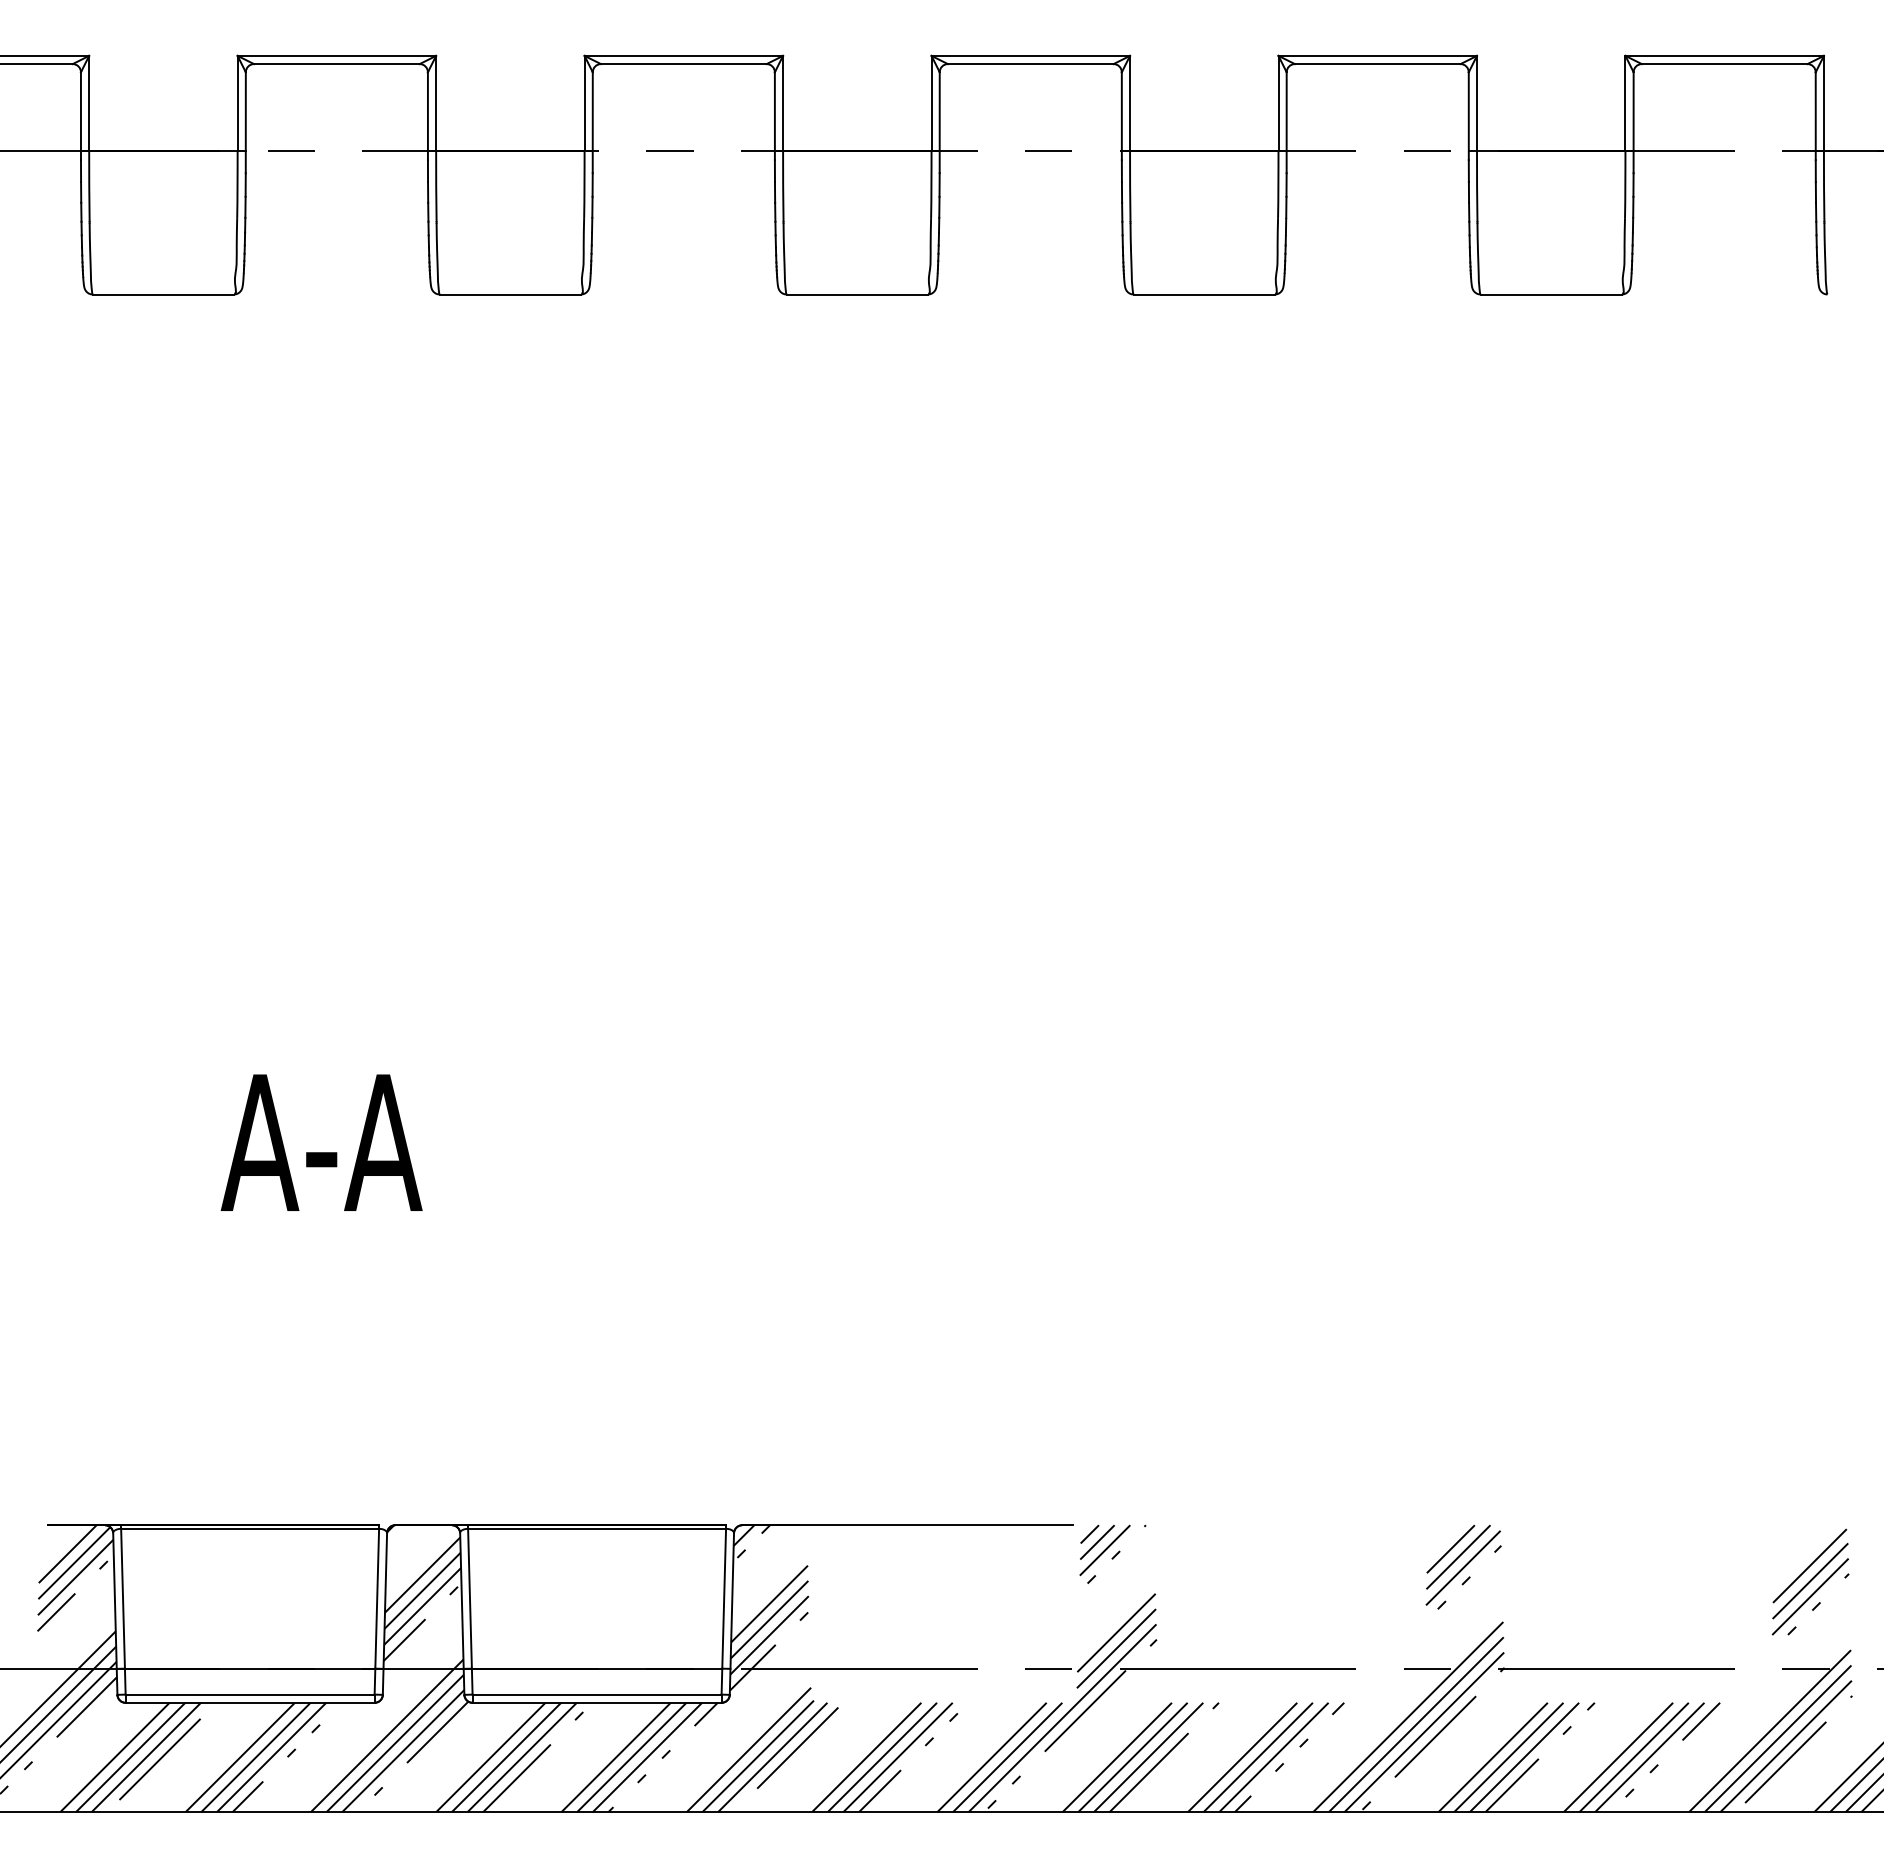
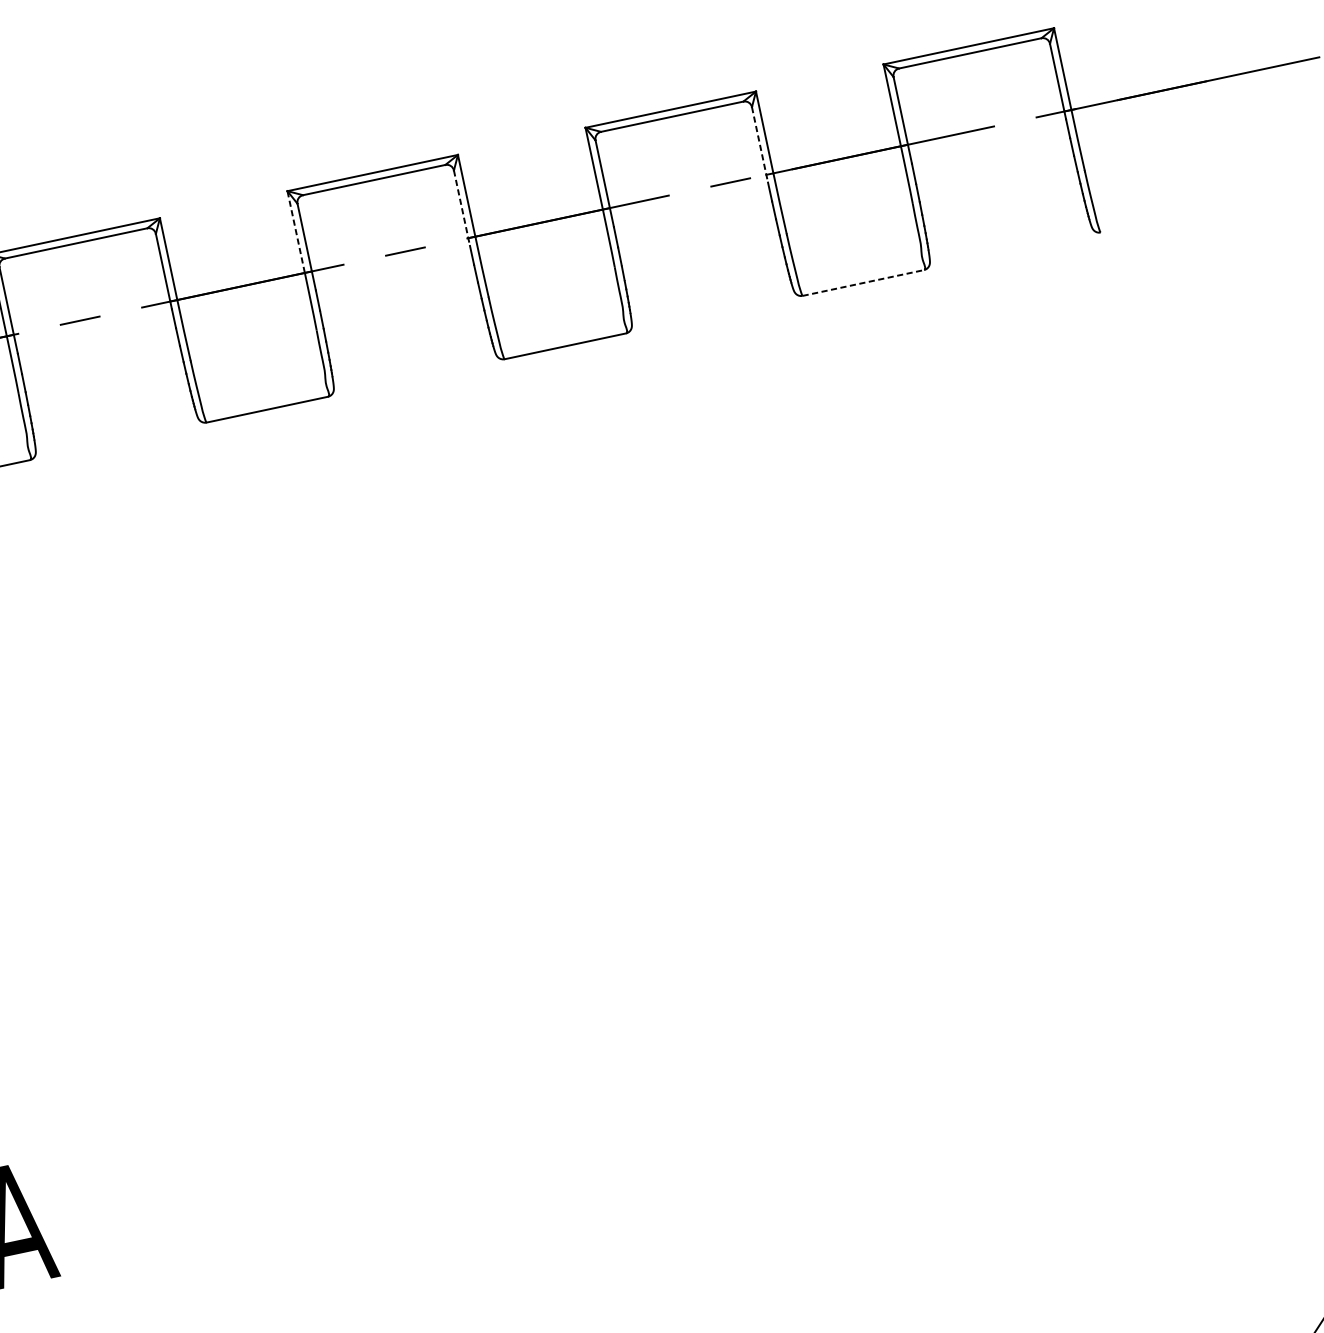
line: (931, 103) -> (296, 232), solid -> dashed
line: (1121, 116) -> (461, 208), solid -> dashed
line: (1468, 116) -> (759, 145), solid -> dashed
line: (1551, 294) -> (863, 282), solid -> dashed

